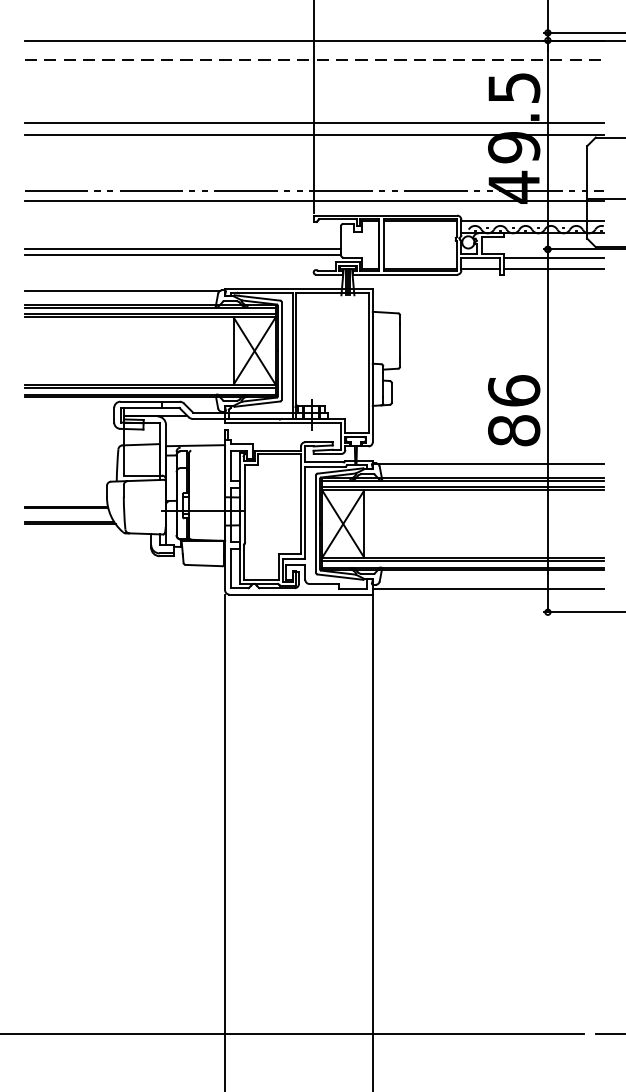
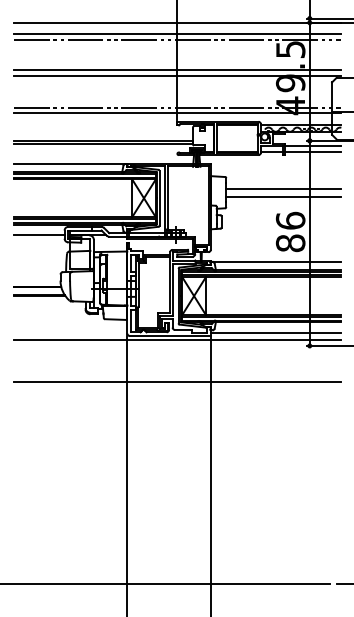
line: (313, 59) -> (177, 33), dashed -> solid
line: (313, 71) -> (177, 40), added
line: (501, 335) -> (283, 189), added
line: (501, 349) -> (283, 197), added
line: (67, 415) -> (38, 234), added
line: (313, 600) -> (177, 339), added
line: (313, 675) -> (177, 381), added

